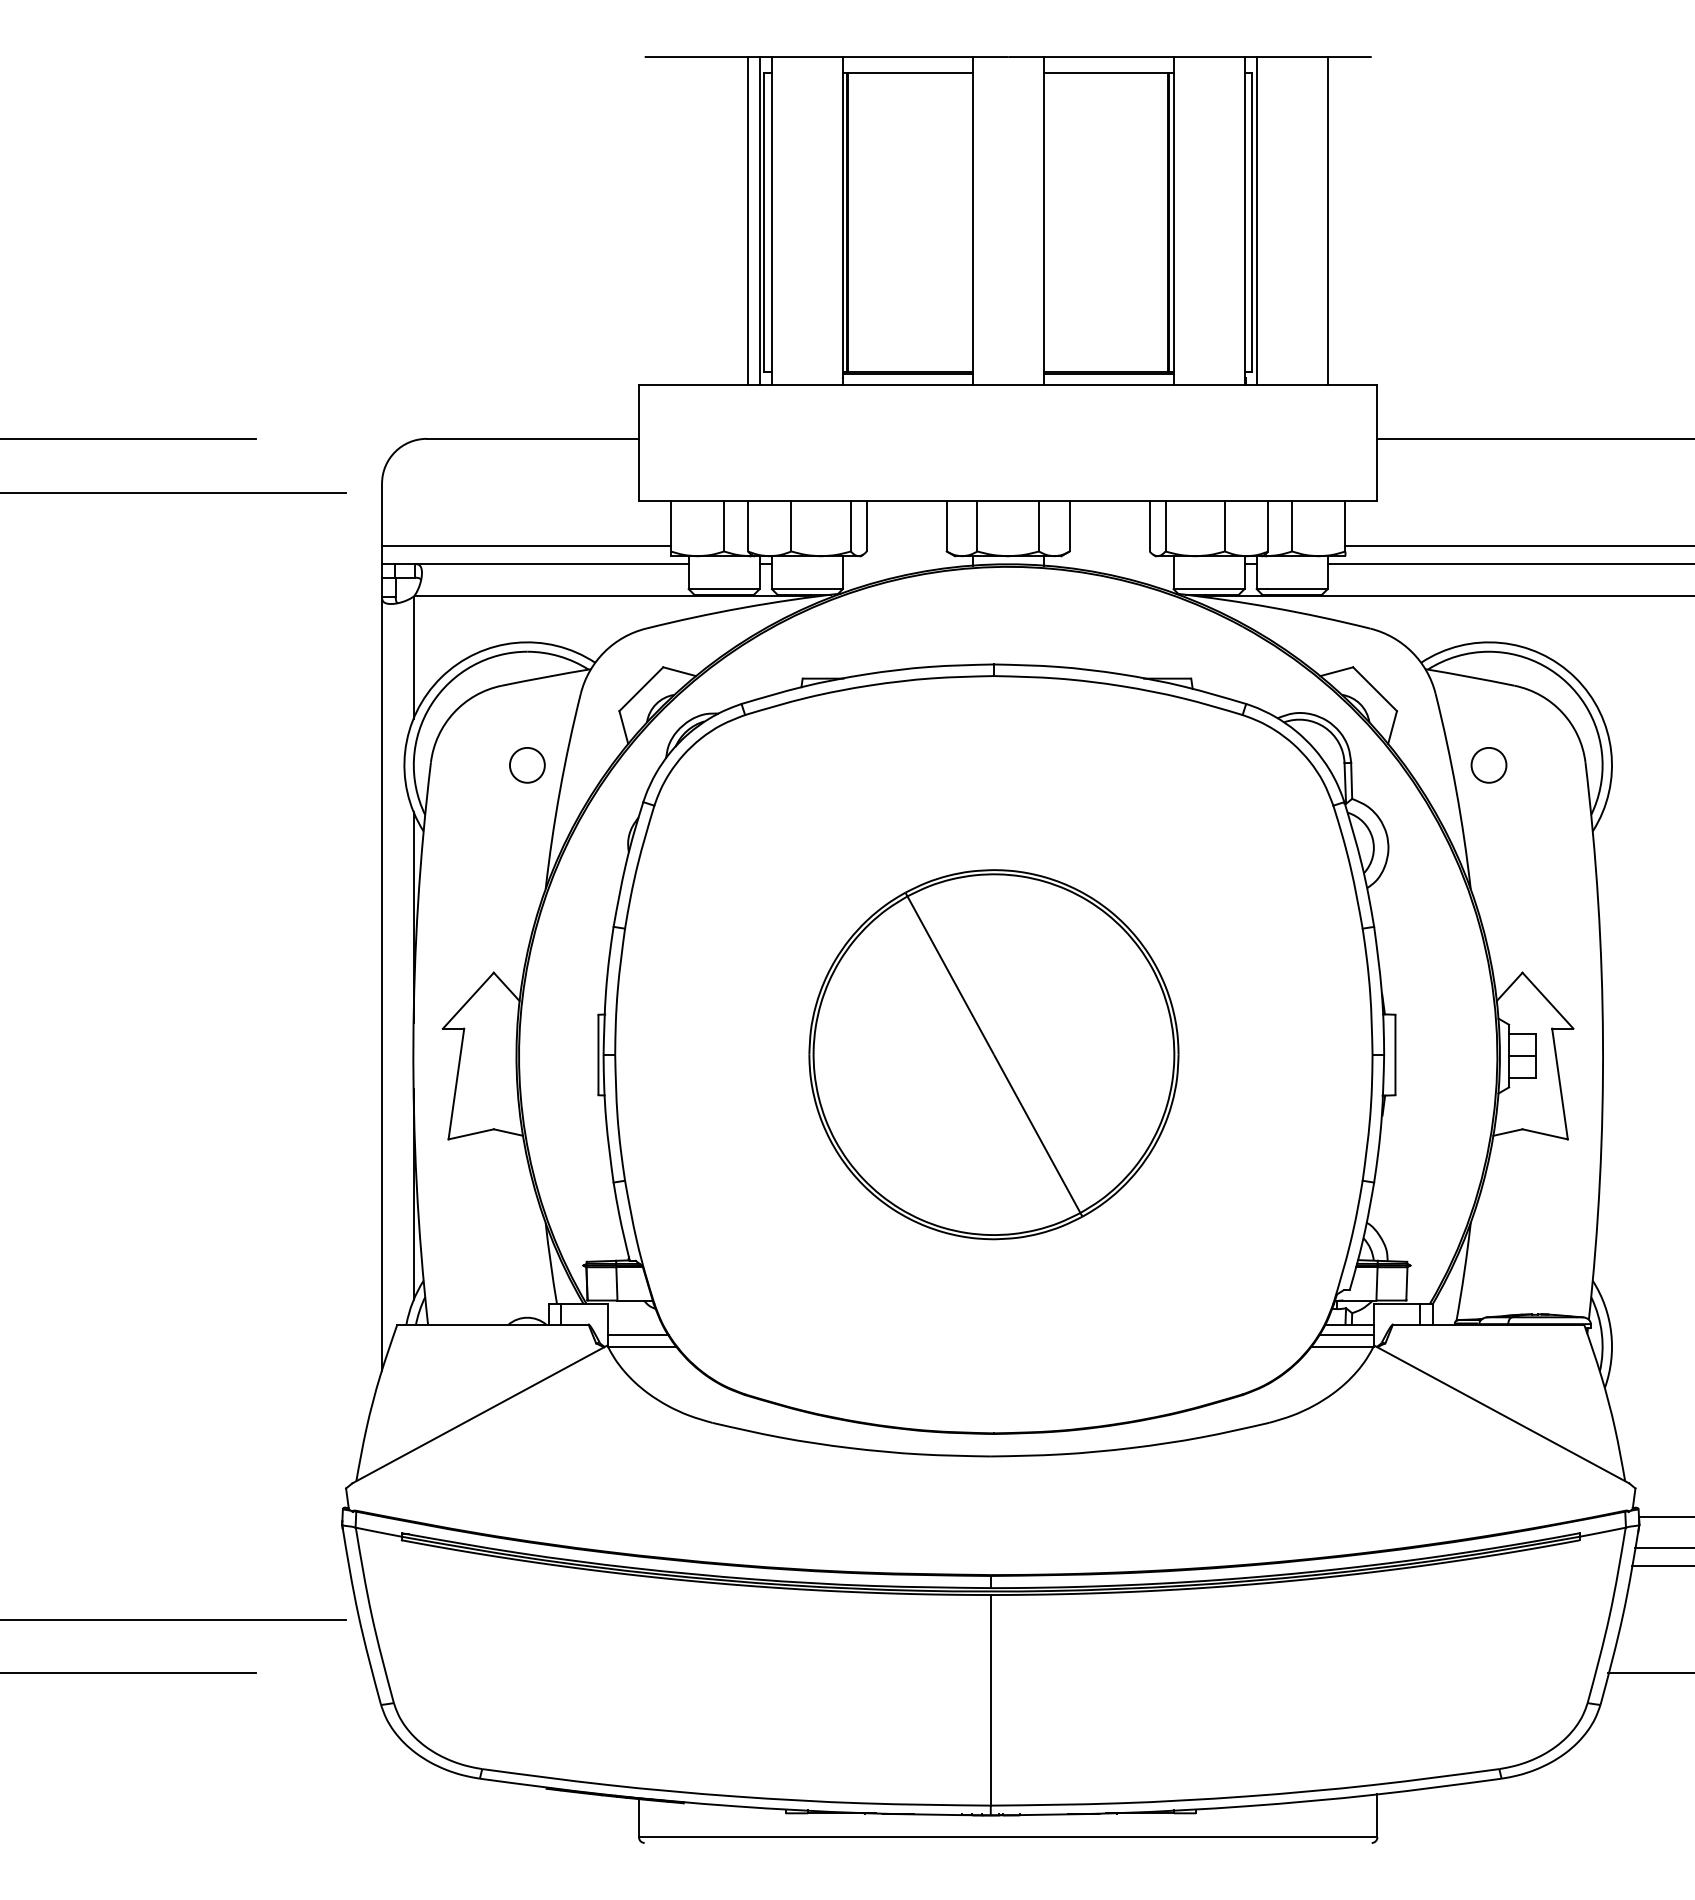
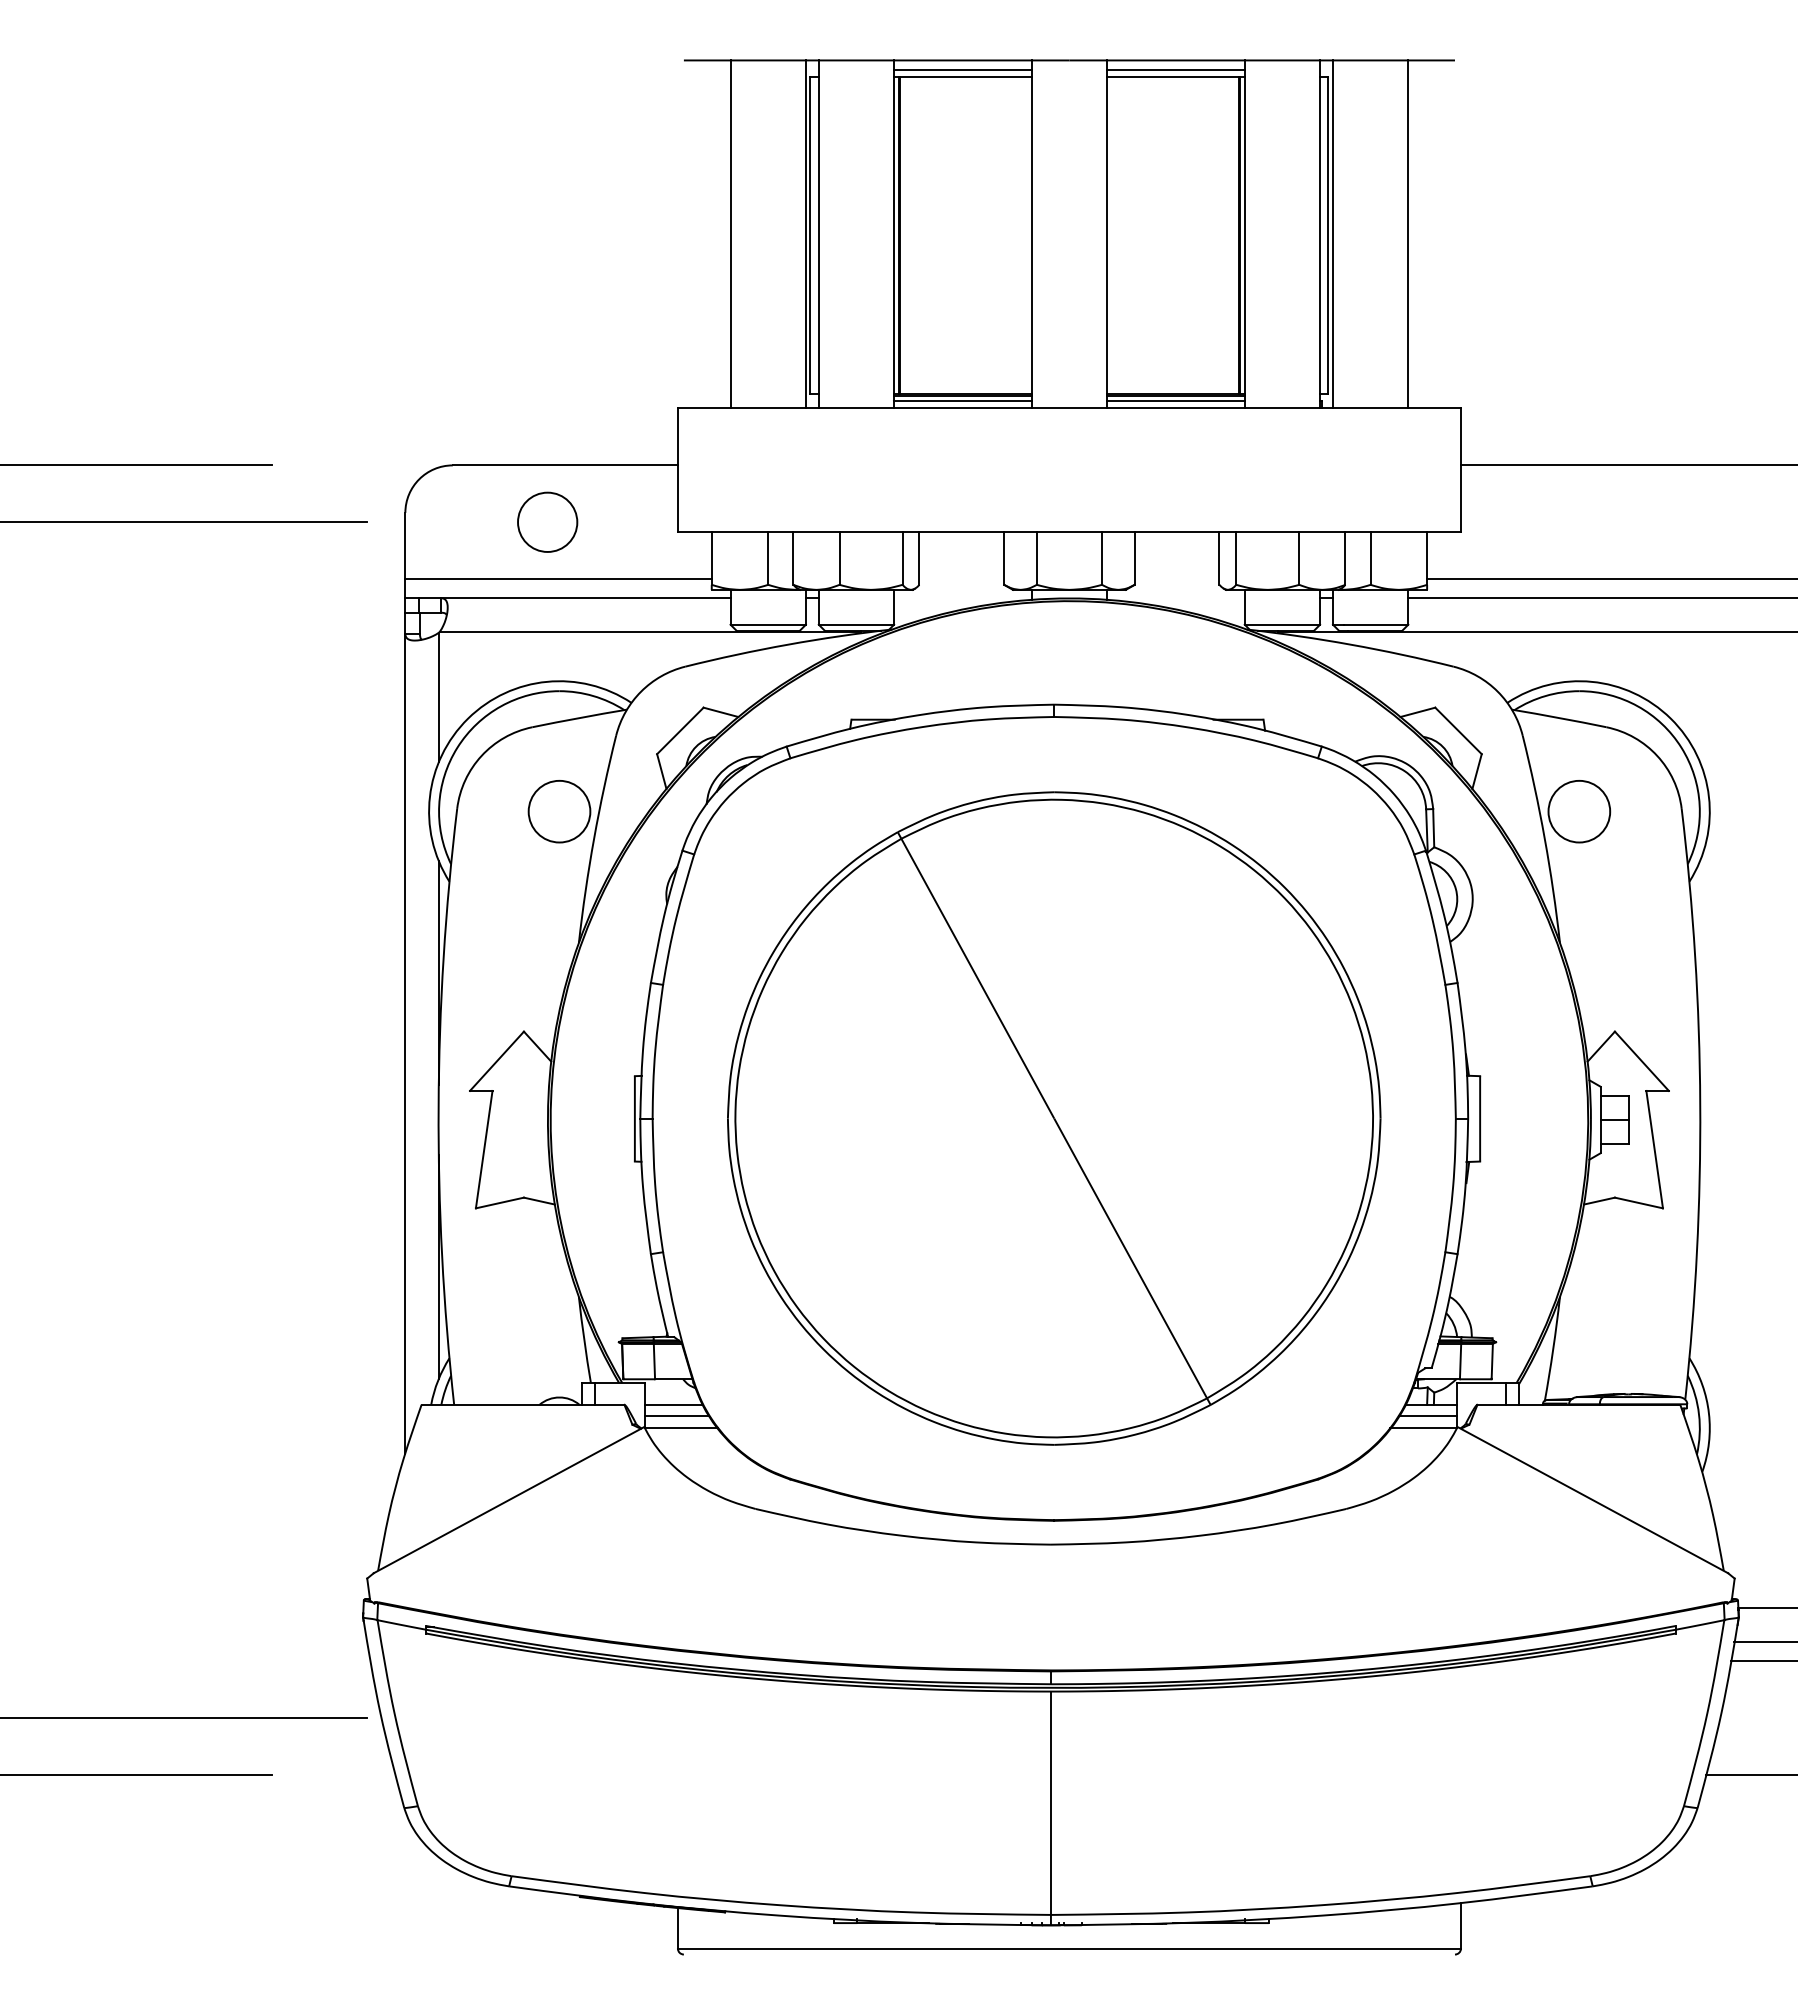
line: (907, 65) -> (962, 69), added
line: (1108, 65) -> (1175, 69), added
line: (748, 221) -> (730, 234), moved
line: (907, 377) -> (962, 400), added
line: (1108, 377) -> (1175, 400), added
circle: (516, 491) -> (547, 521), added
circle: (527, 765) -> (559, 811), size x1.67
circle: (1489, 765) -> (1579, 811), size x1.67
part: (994, 1054) -> (1054, 1118), size x1.67
line: (634, 1324) -> (673, 1404), added

